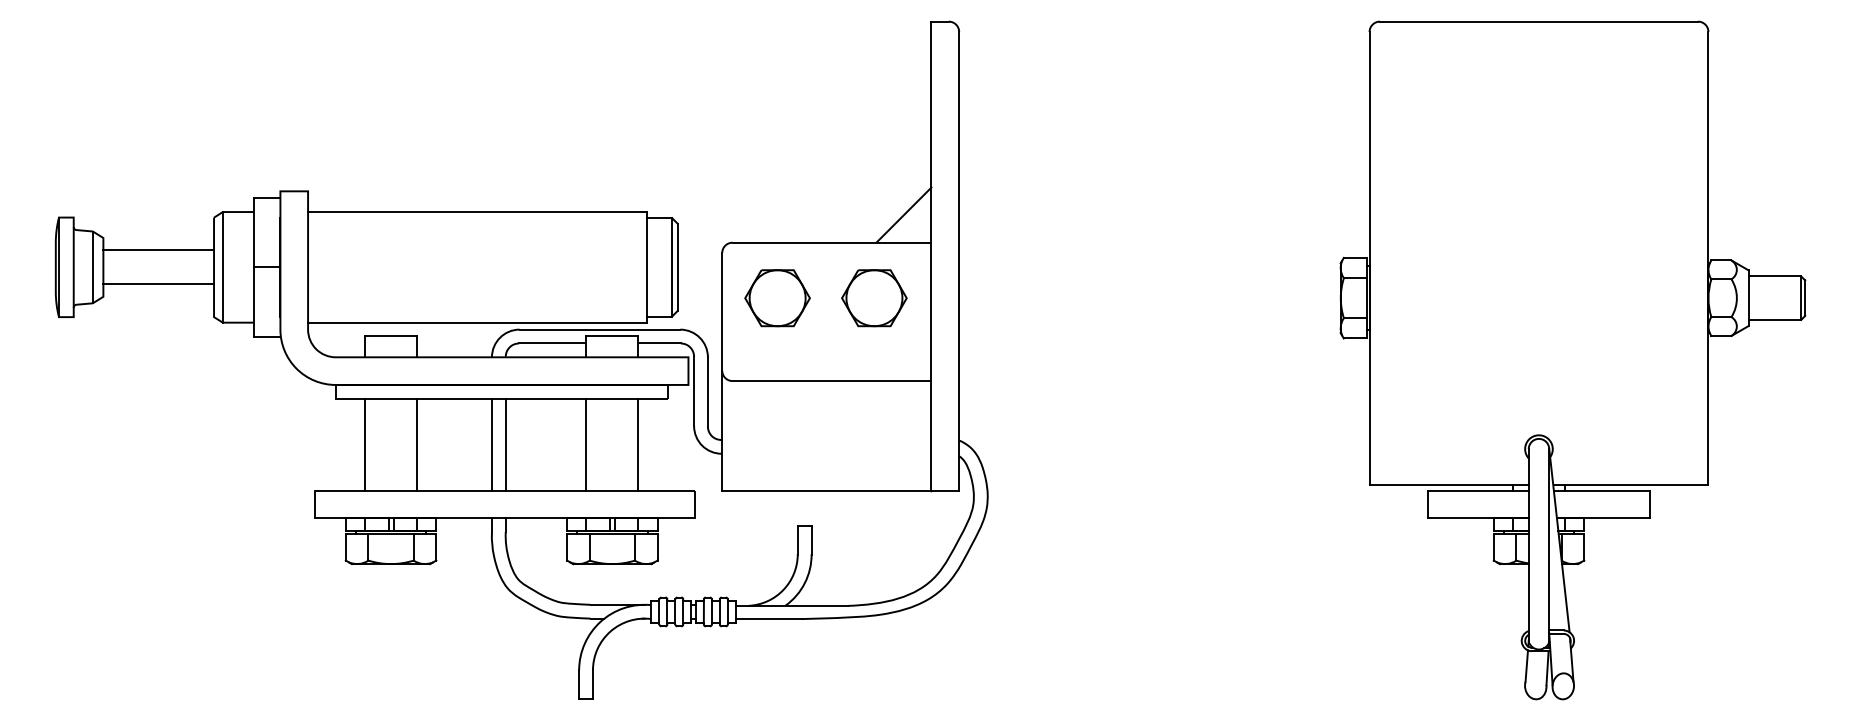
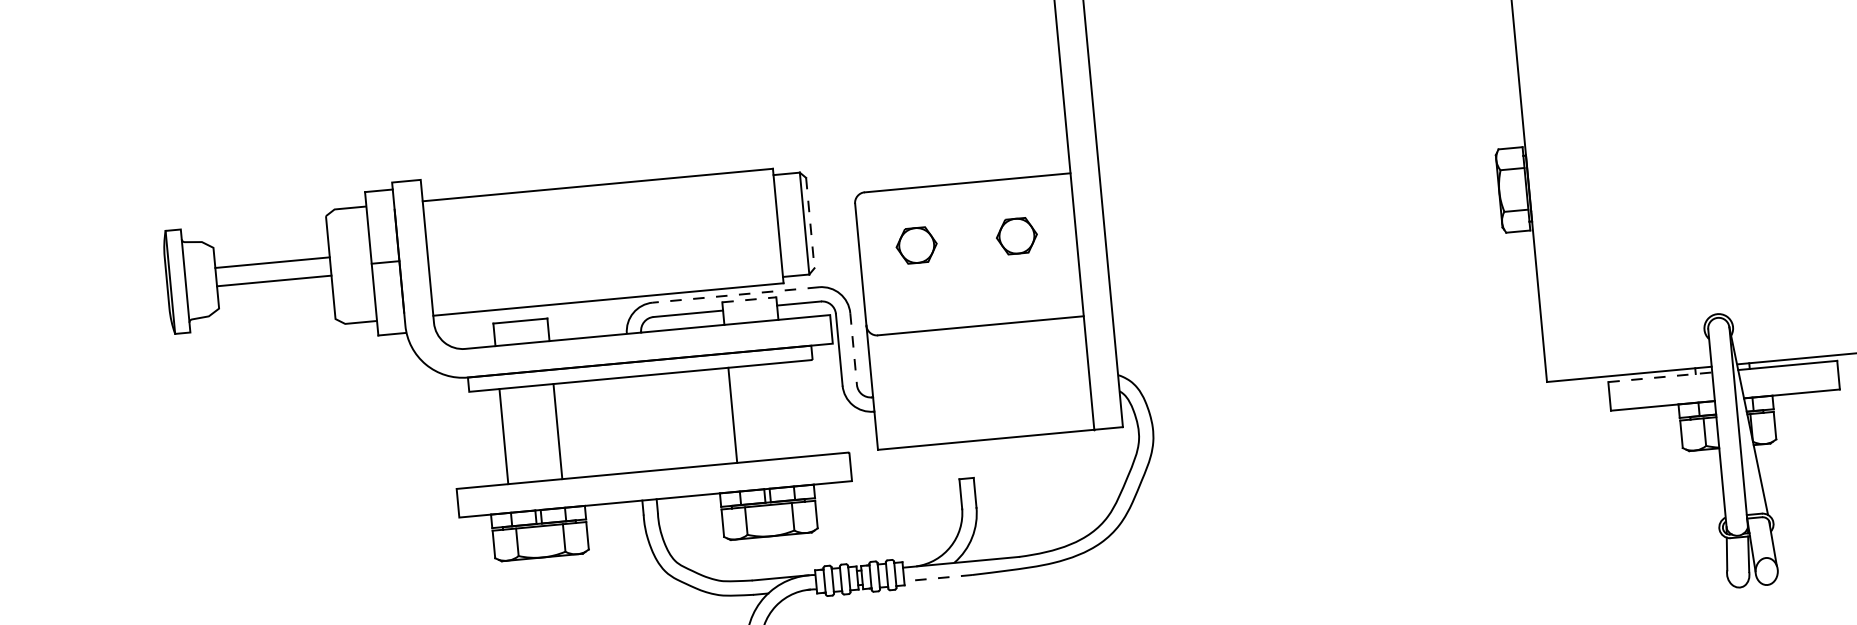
line: (903, 214) -> (1038, 146), removed
line: (158, 250) -> (274, 281), moved
line: (92, 267) -> (205, 279), removed
line: (222, 267) -> (339, 266), removed
line: (677, 267) -> (810, 223), solid -> dashed
line: (158, 284) -> (272, 262), moved
part: (777, 298) -> (916, 245), size x0.6
part: (874, 298) -> (1016, 236), size x0.6
line: (599, 329) -> (735, 294), solid -> dashed
line: (612, 335) -> (749, 299), solid -> dashed
line: (707, 391) -> (853, 348), solid -> dashed
line: (491, 444) -> (634, 424), removed
line: (505, 444) -> (649, 422), removed
line: (638, 444) -> (786, 410), removed
line: (1479, 490) -> (1661, 376), solid -> dashed
line: (768, 619) -> (938, 578), solid -> dashed

